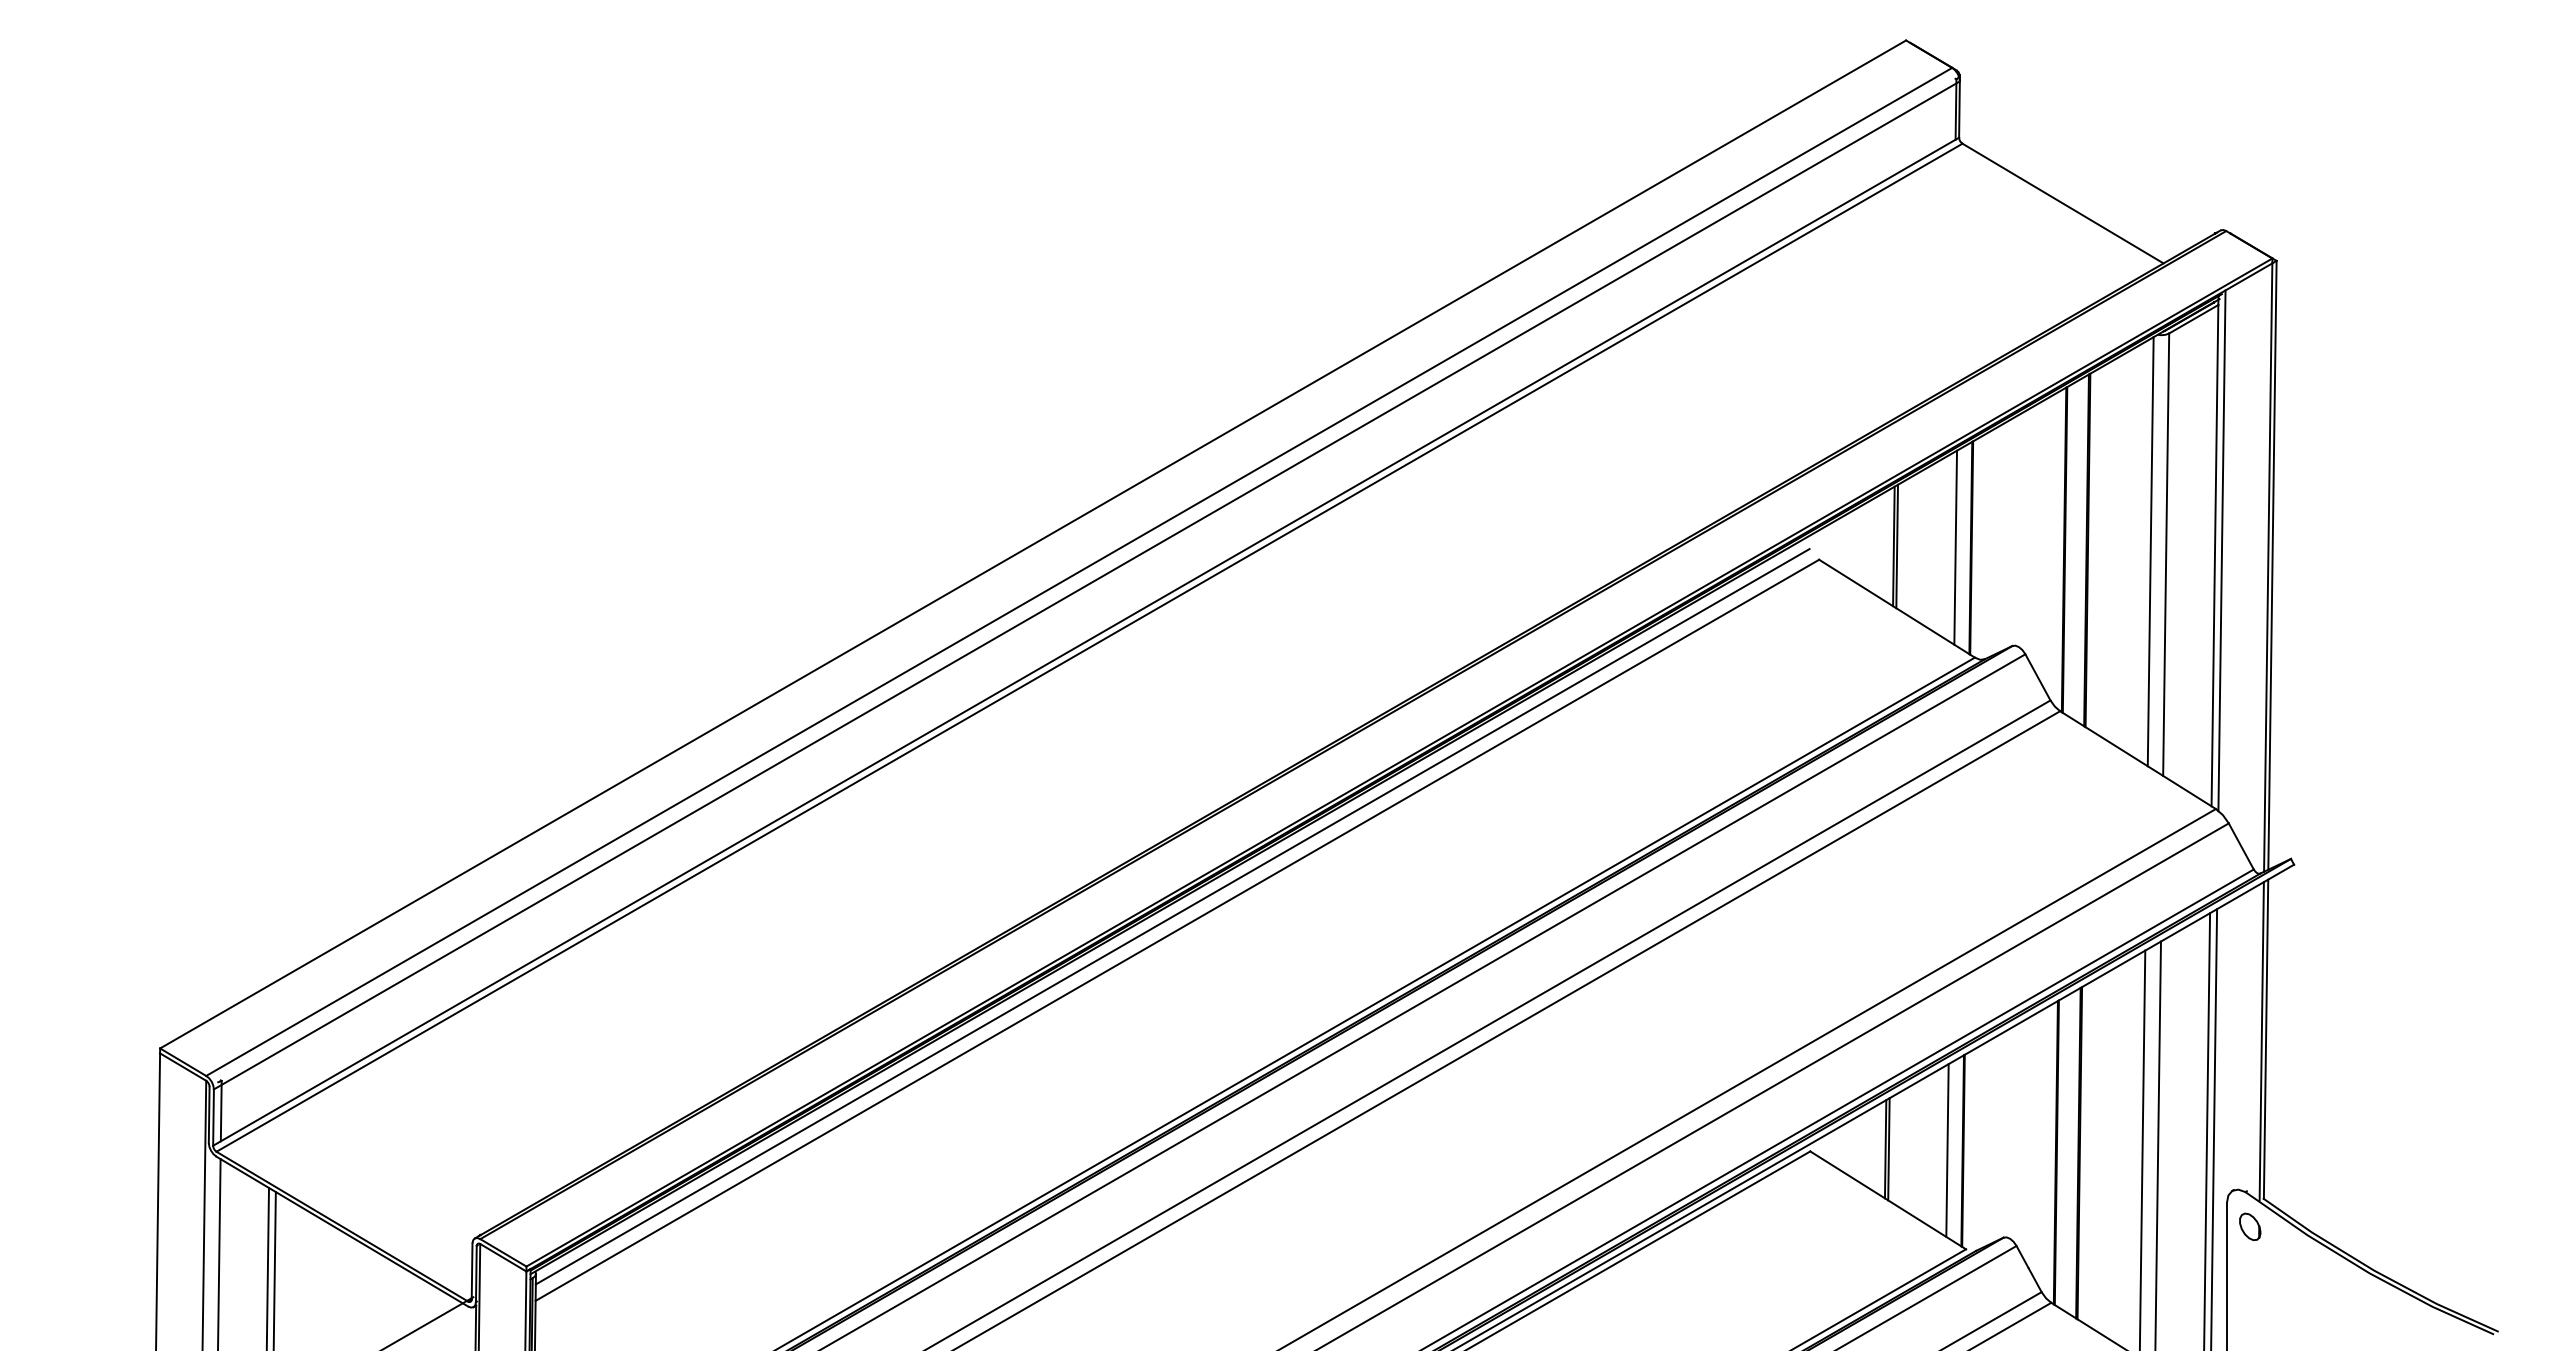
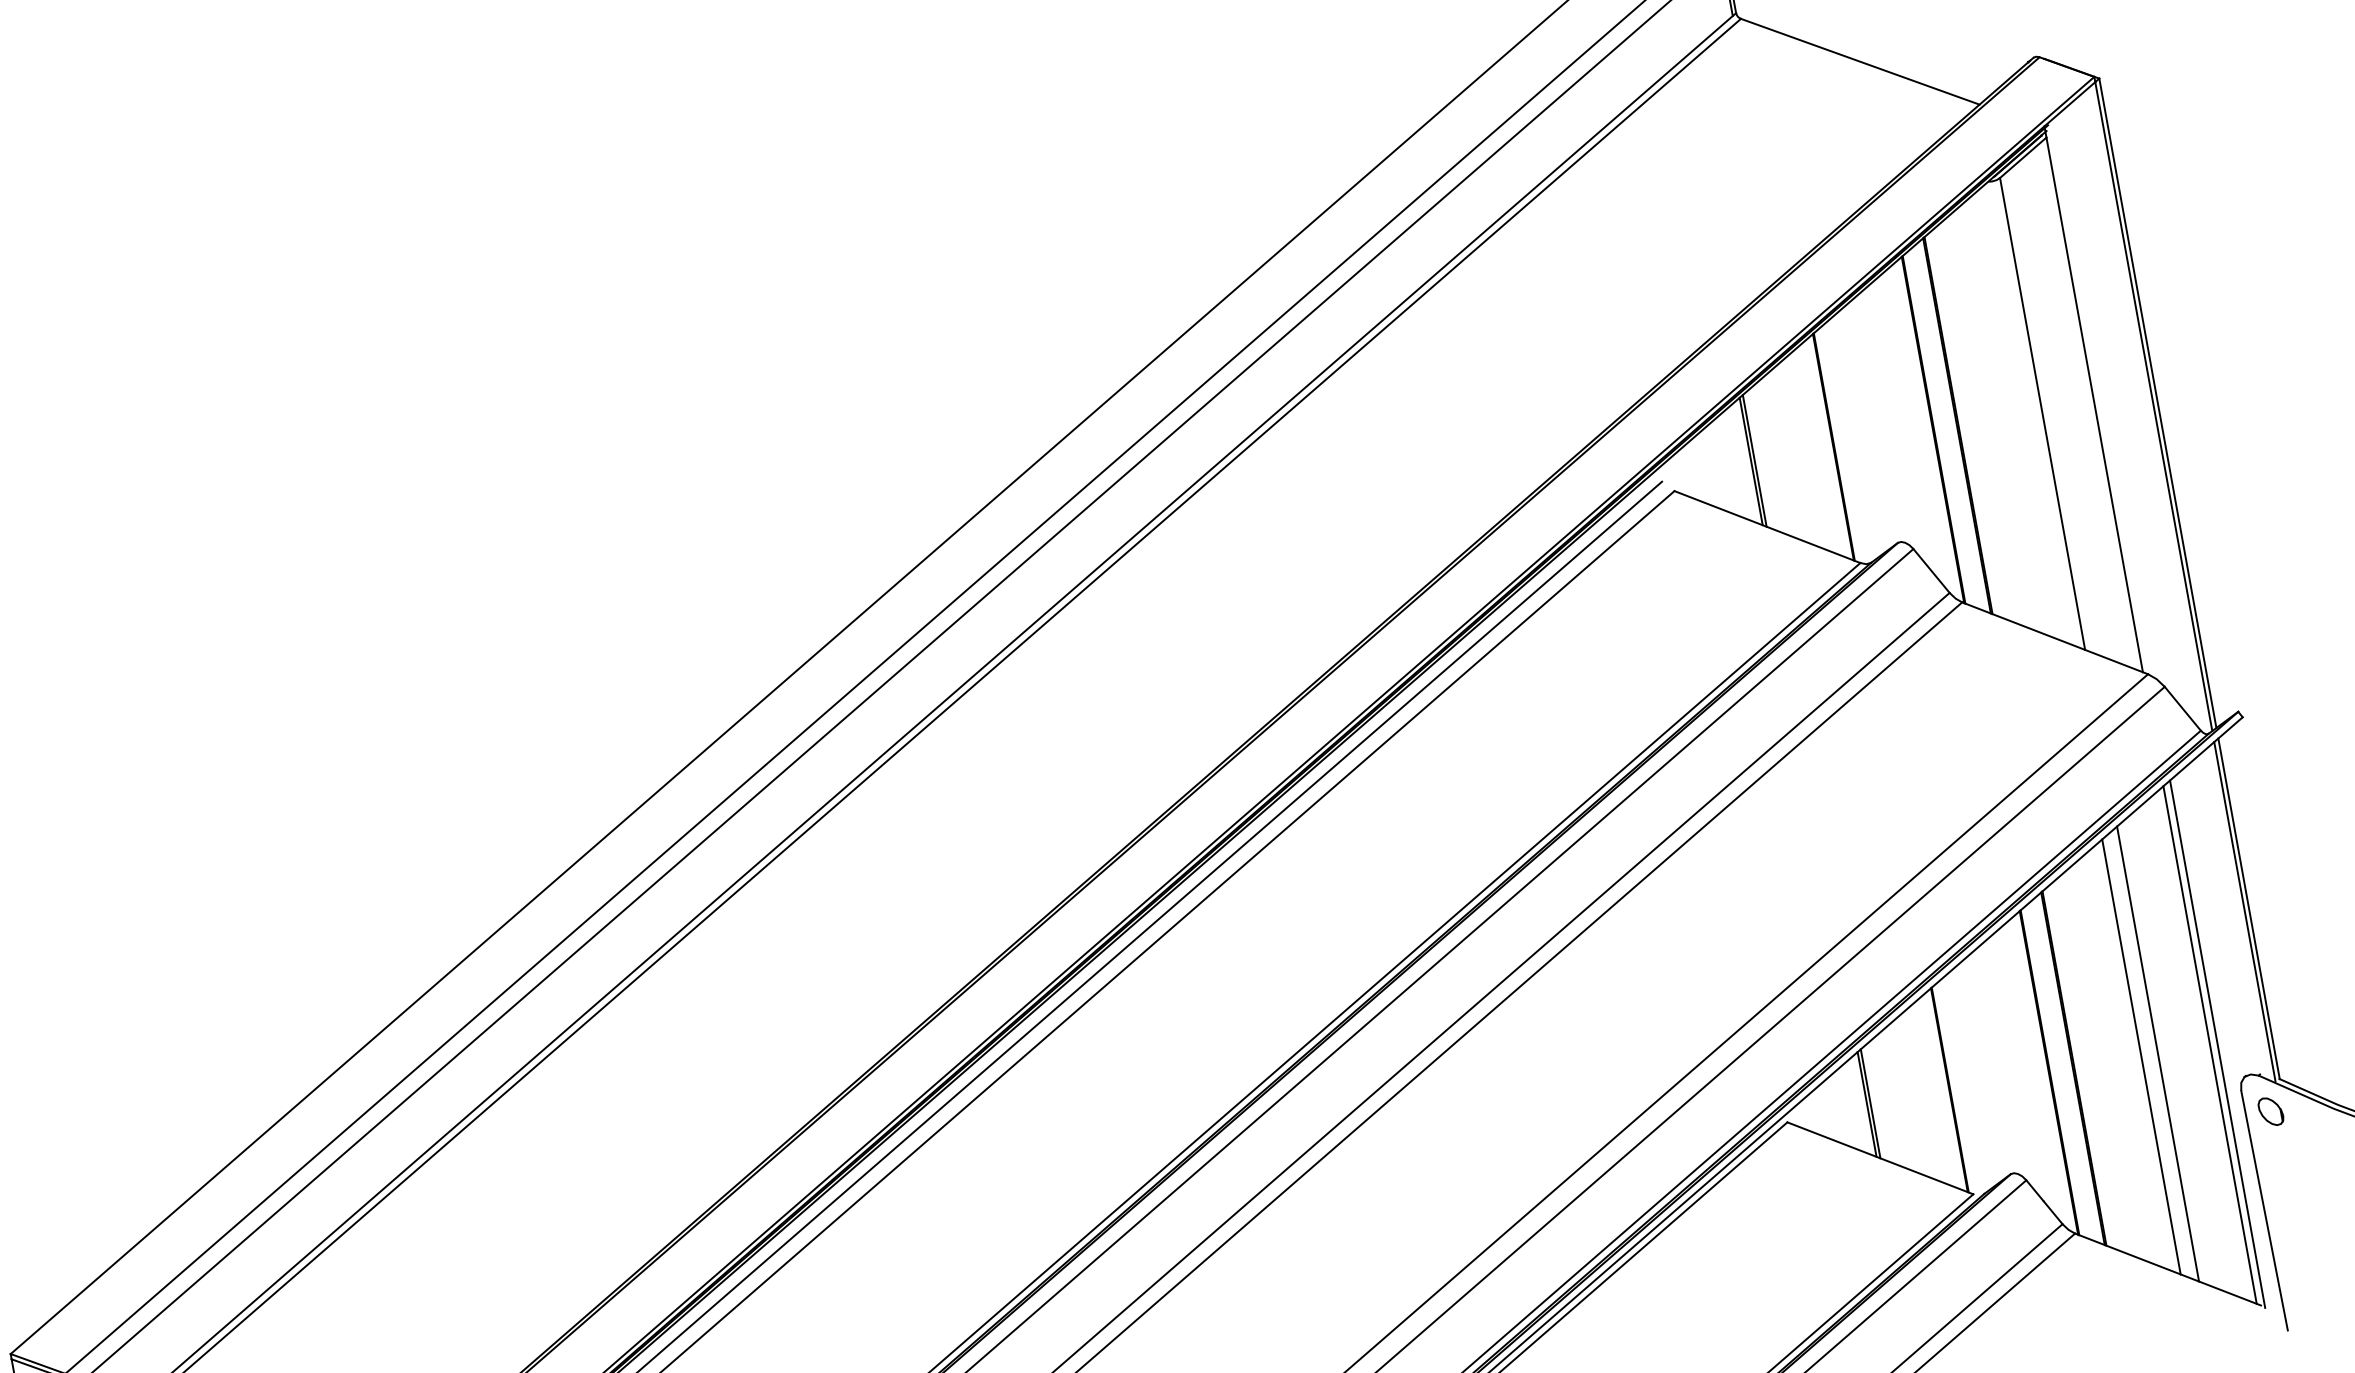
line: (1955, 547) -> (1816, 449), removed
line: (2221, 550) -> (2100, 398), removed
line: (2150, 551) -> (2025, 413), removed
line: (1947, 1150) -> (1933, 1092), removed

